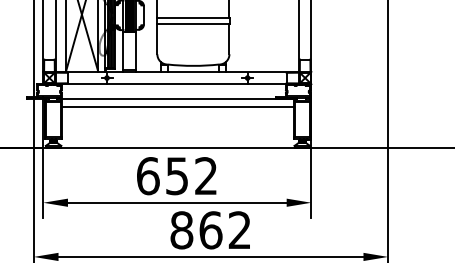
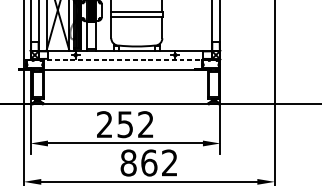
line: (177, 84) -> (125, 59), solid -> dashed
line: (177, 106) -> (125, 75), removed
text: (148, 176) -> (105, 124), 652 -> 252

